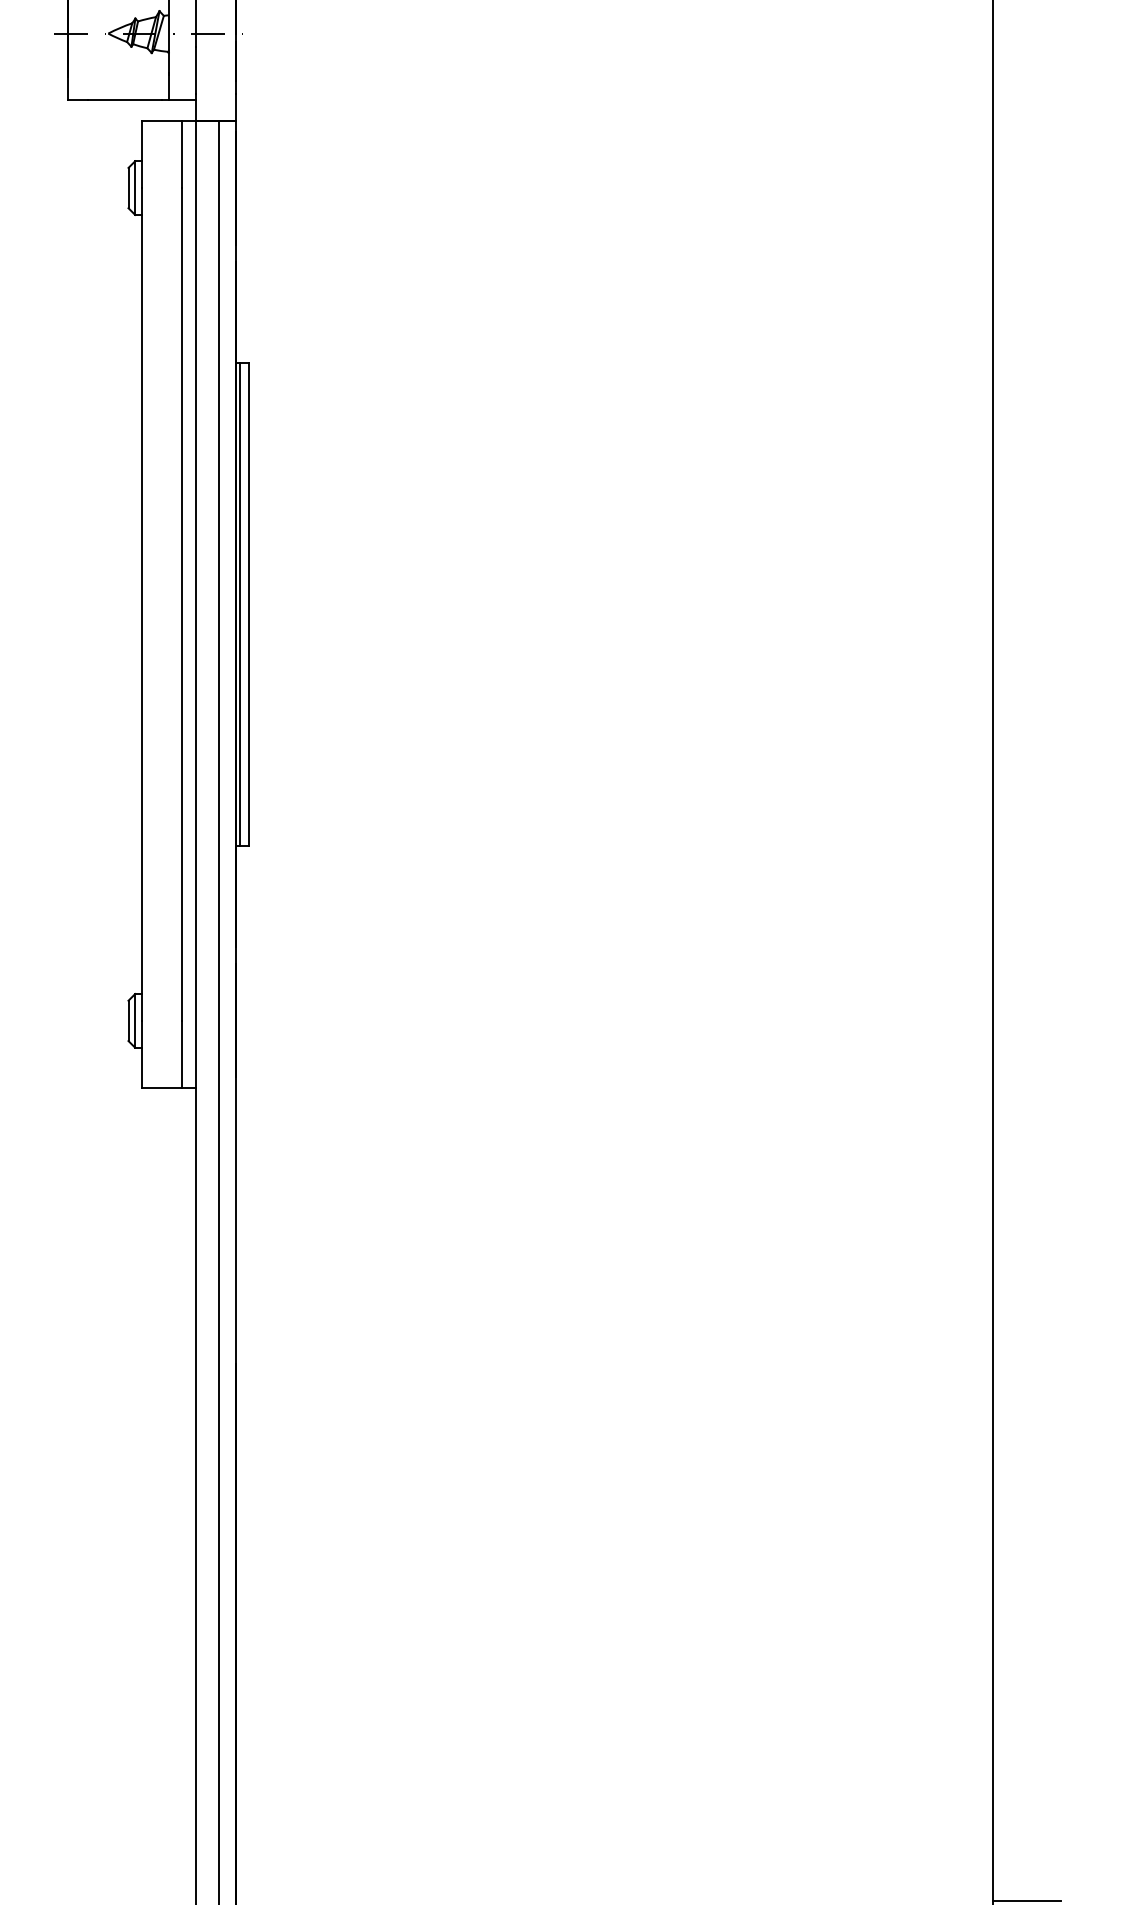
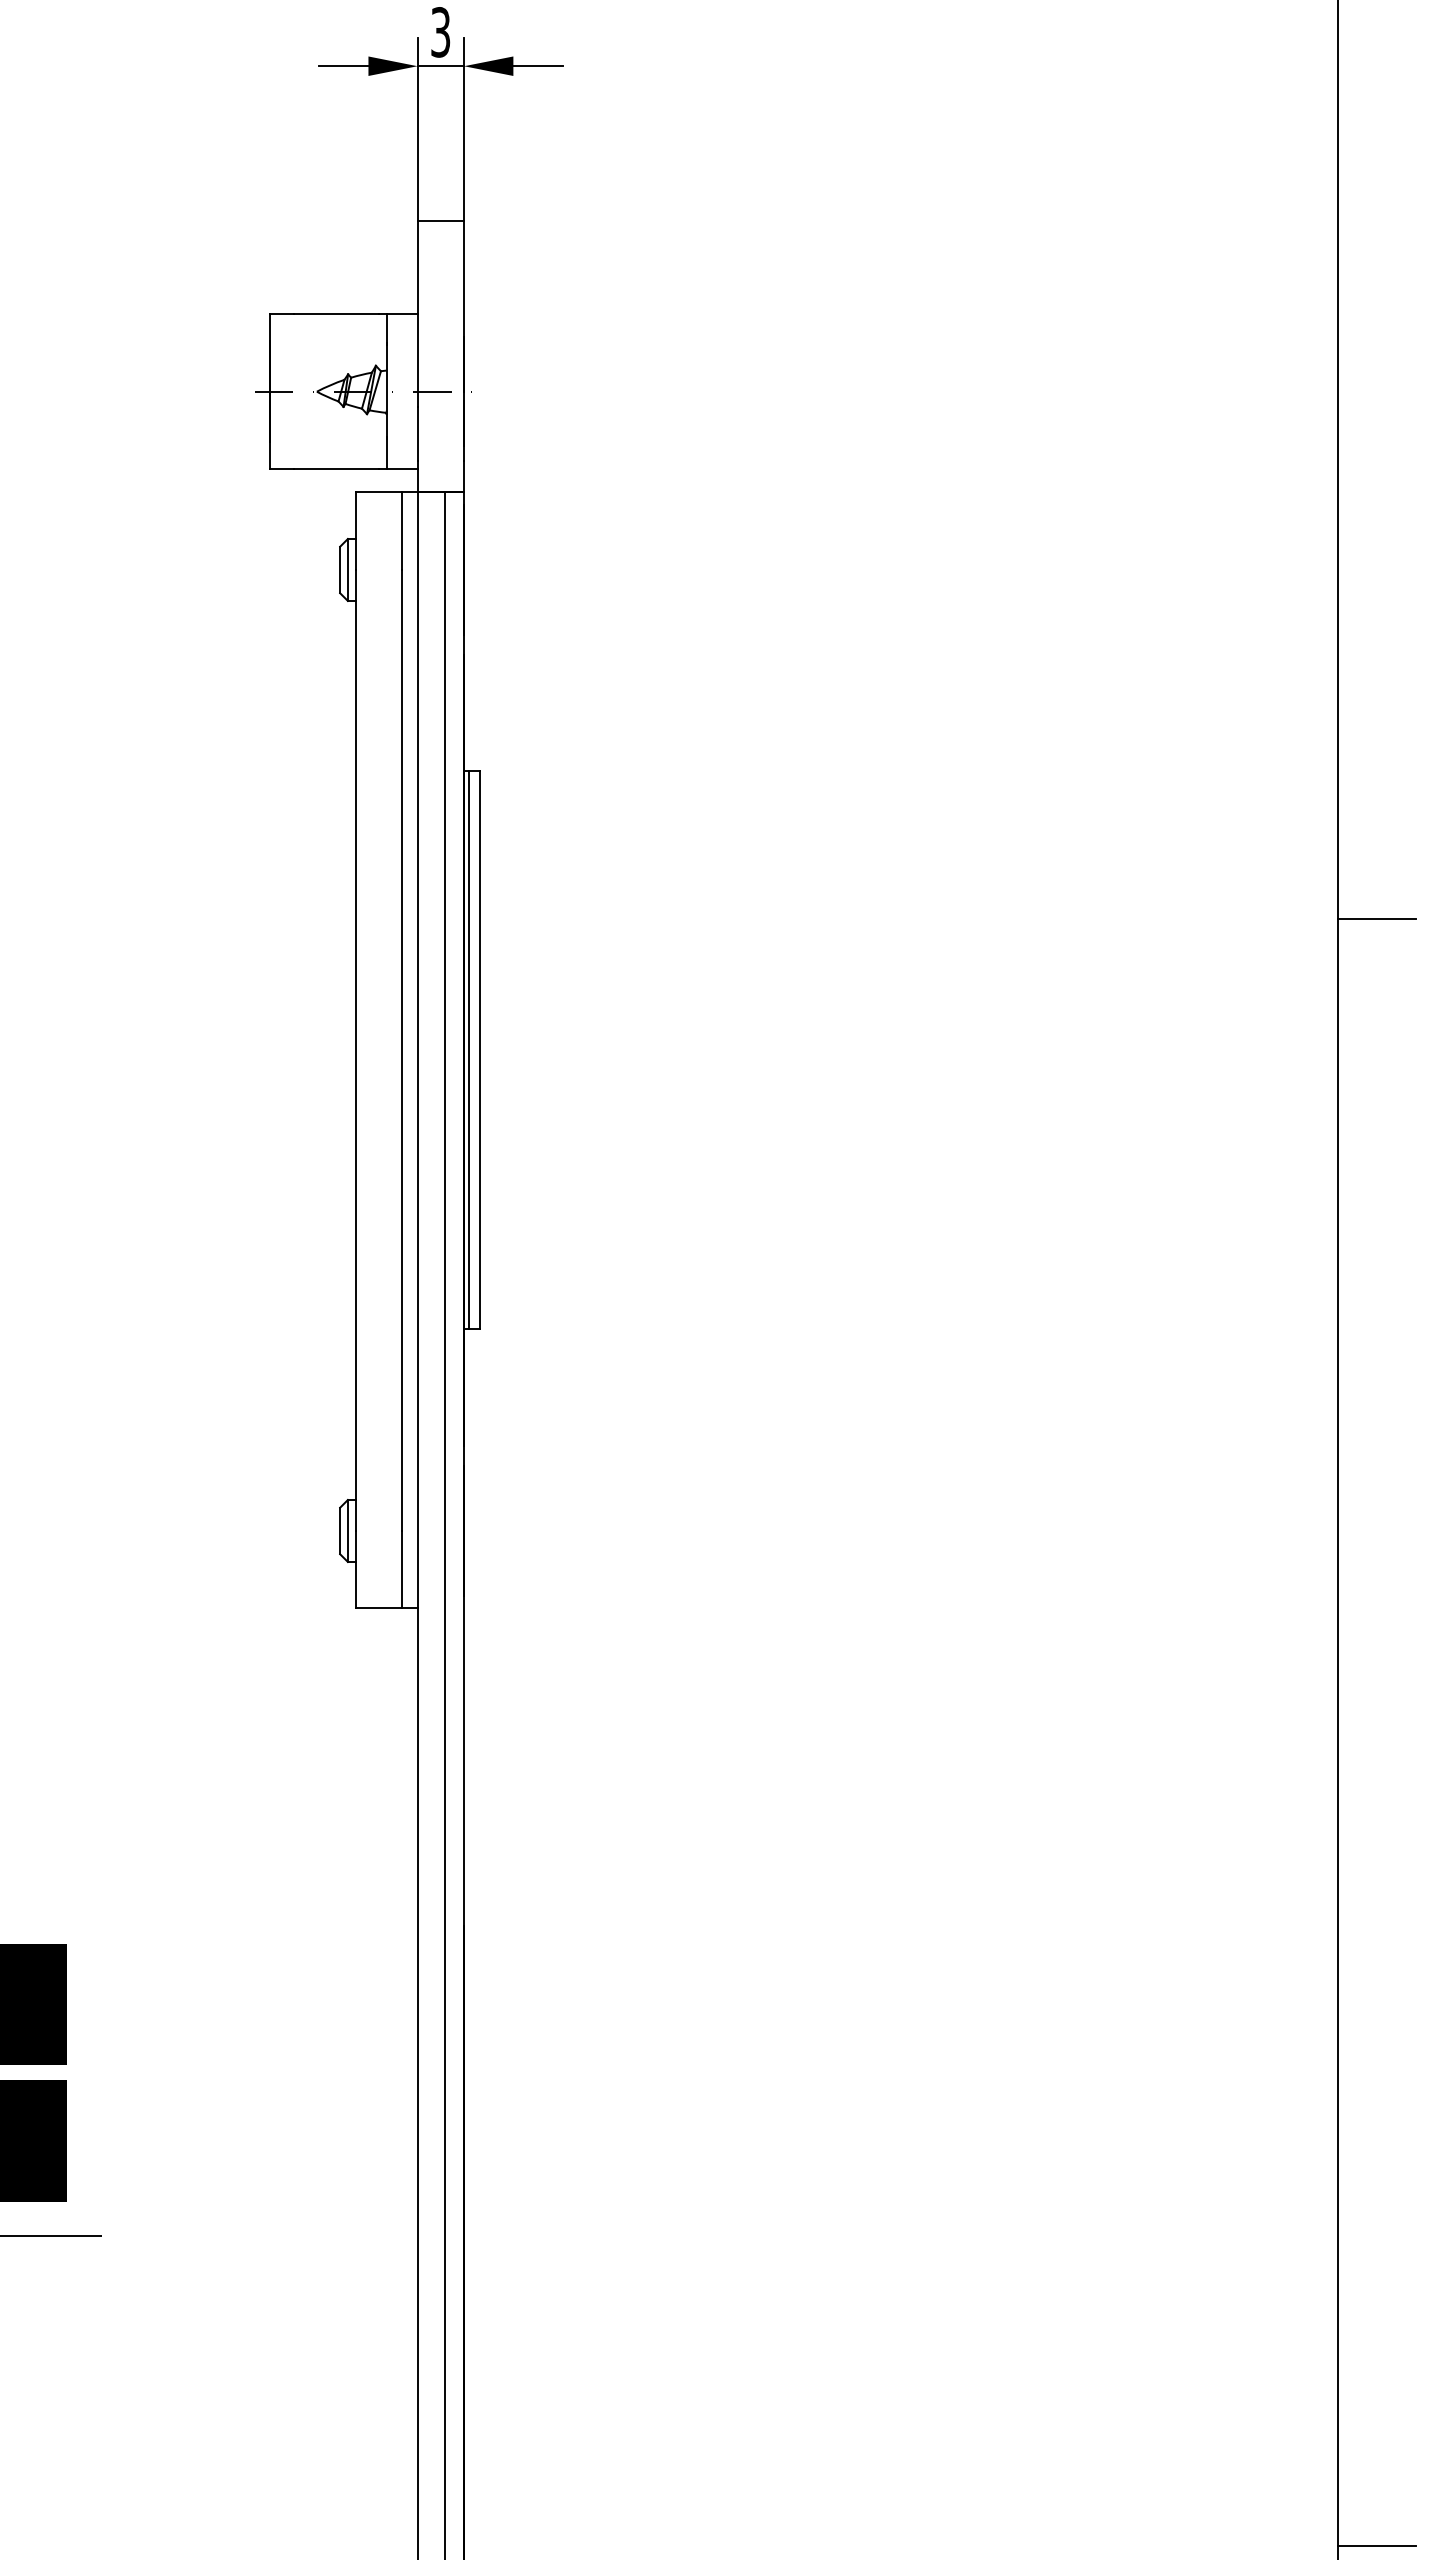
line: (1026, 490) -> (1376, 918), added

